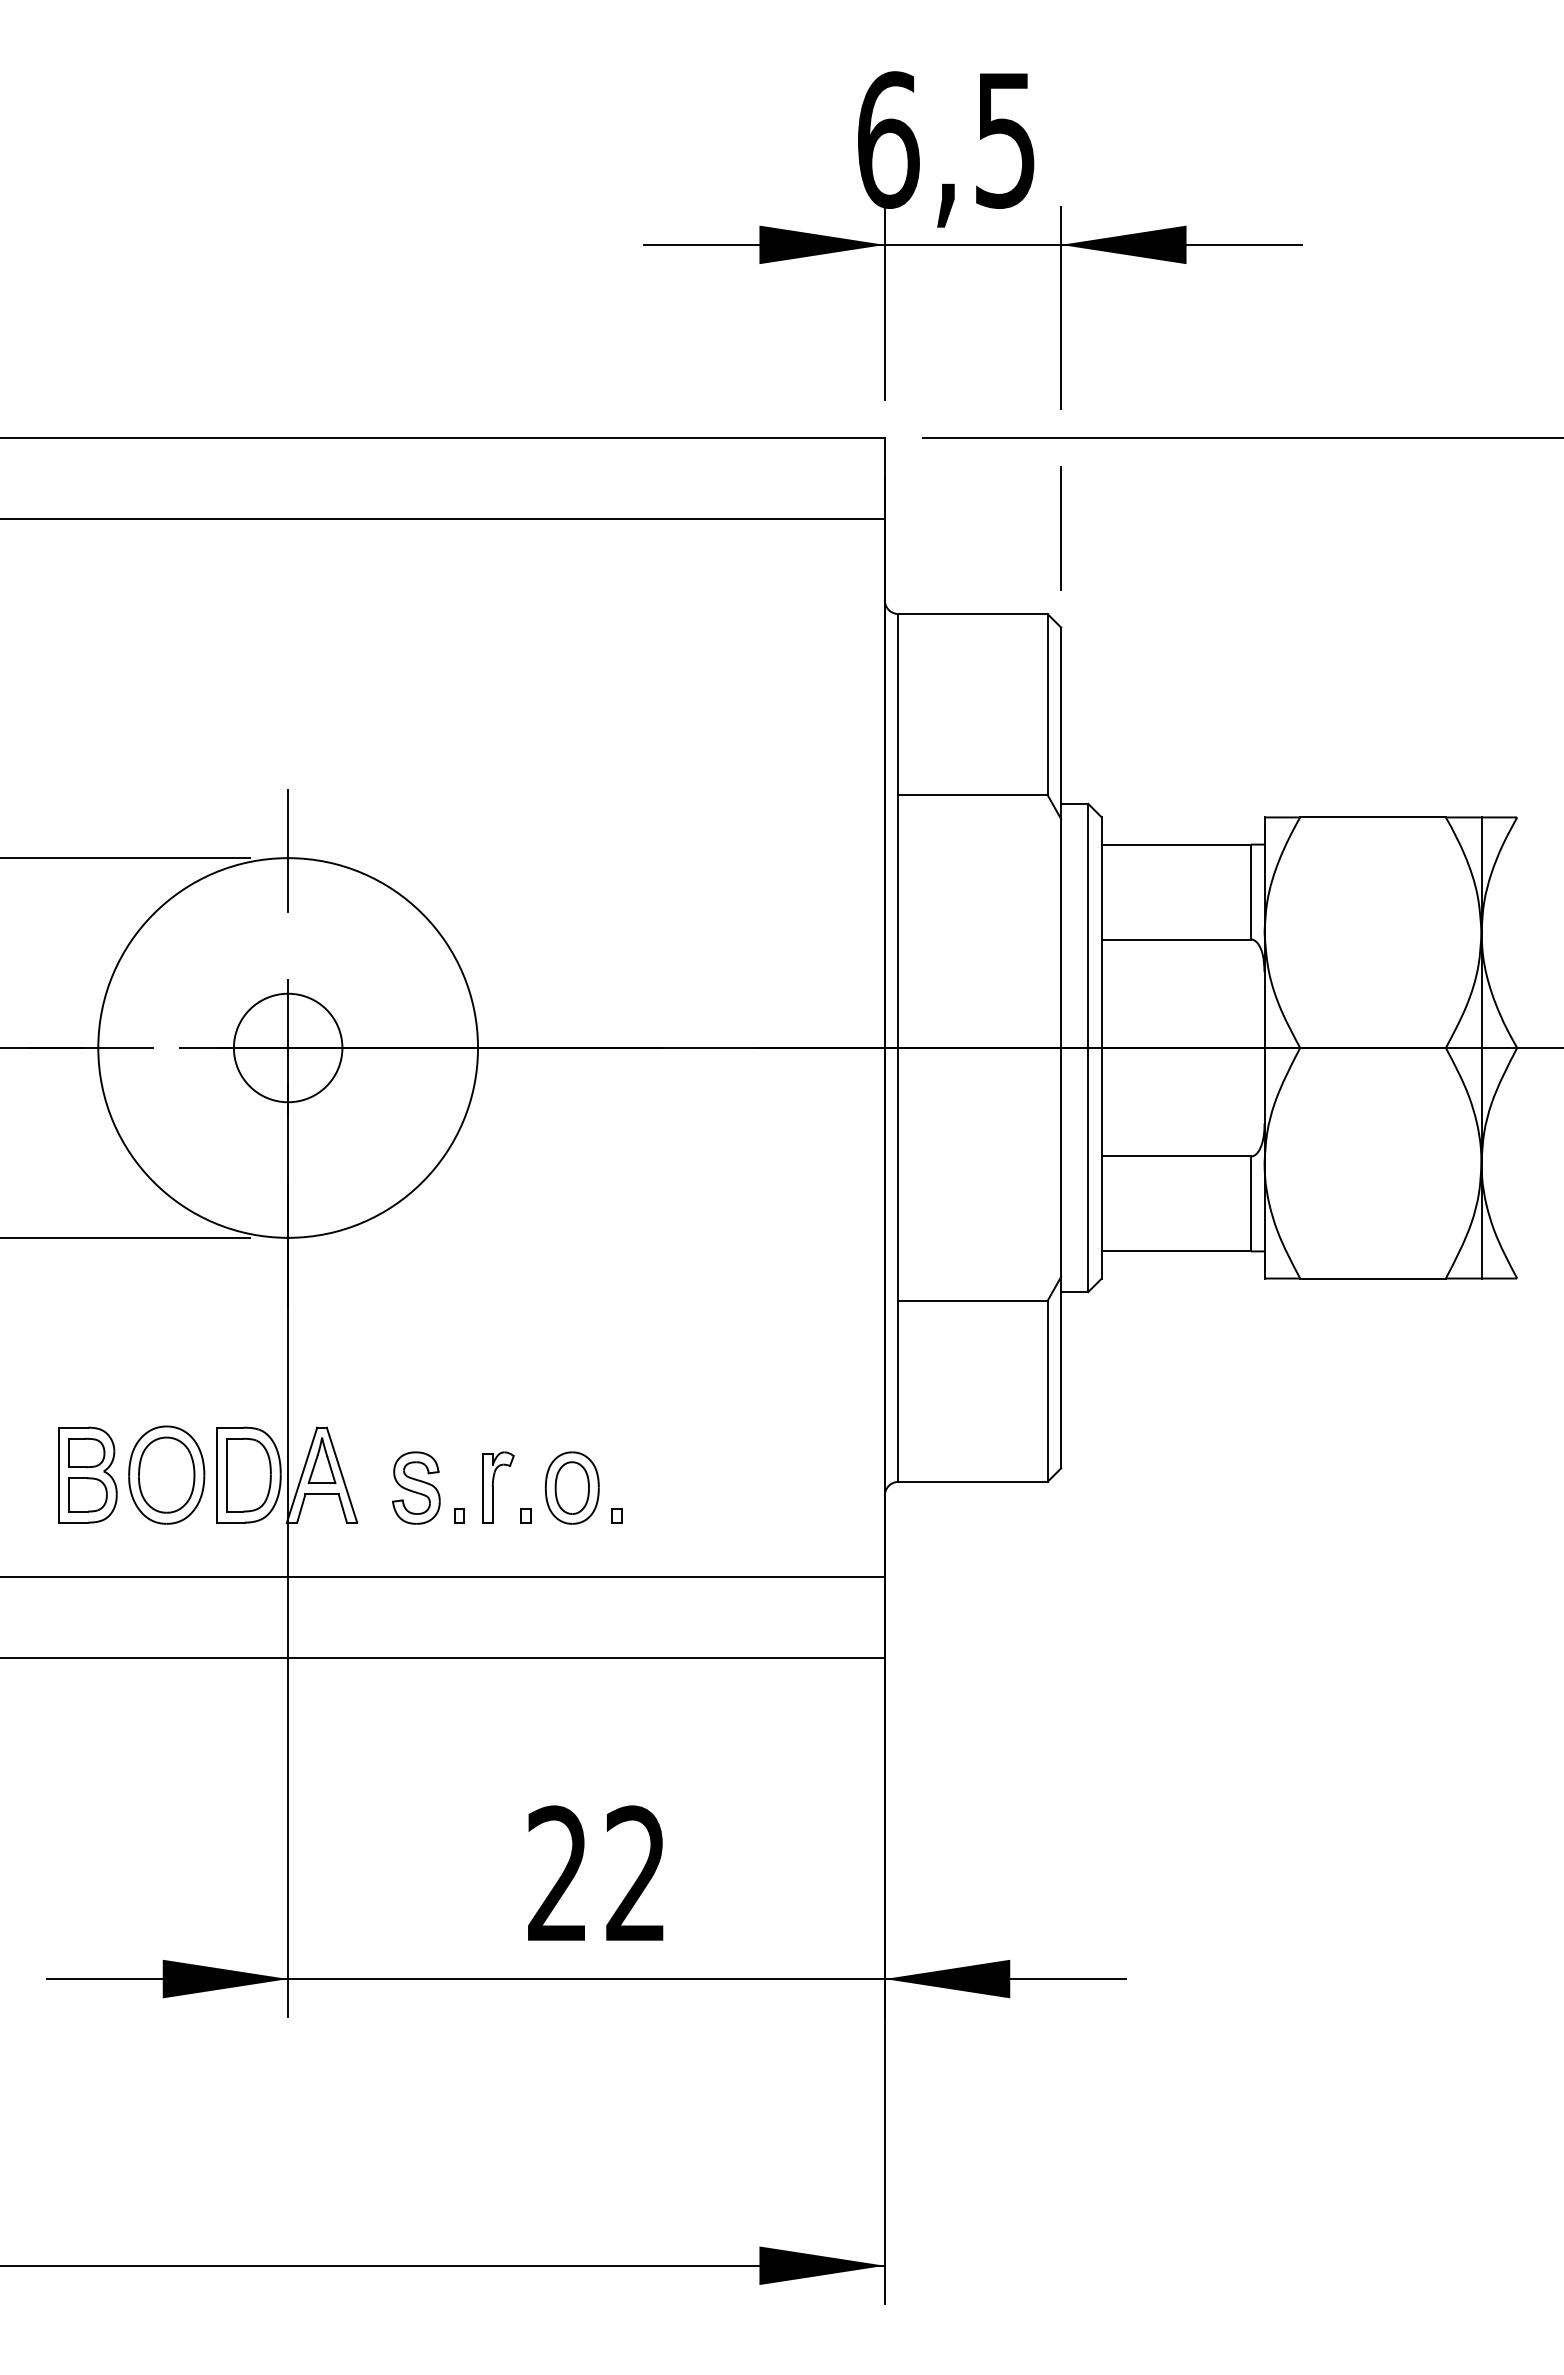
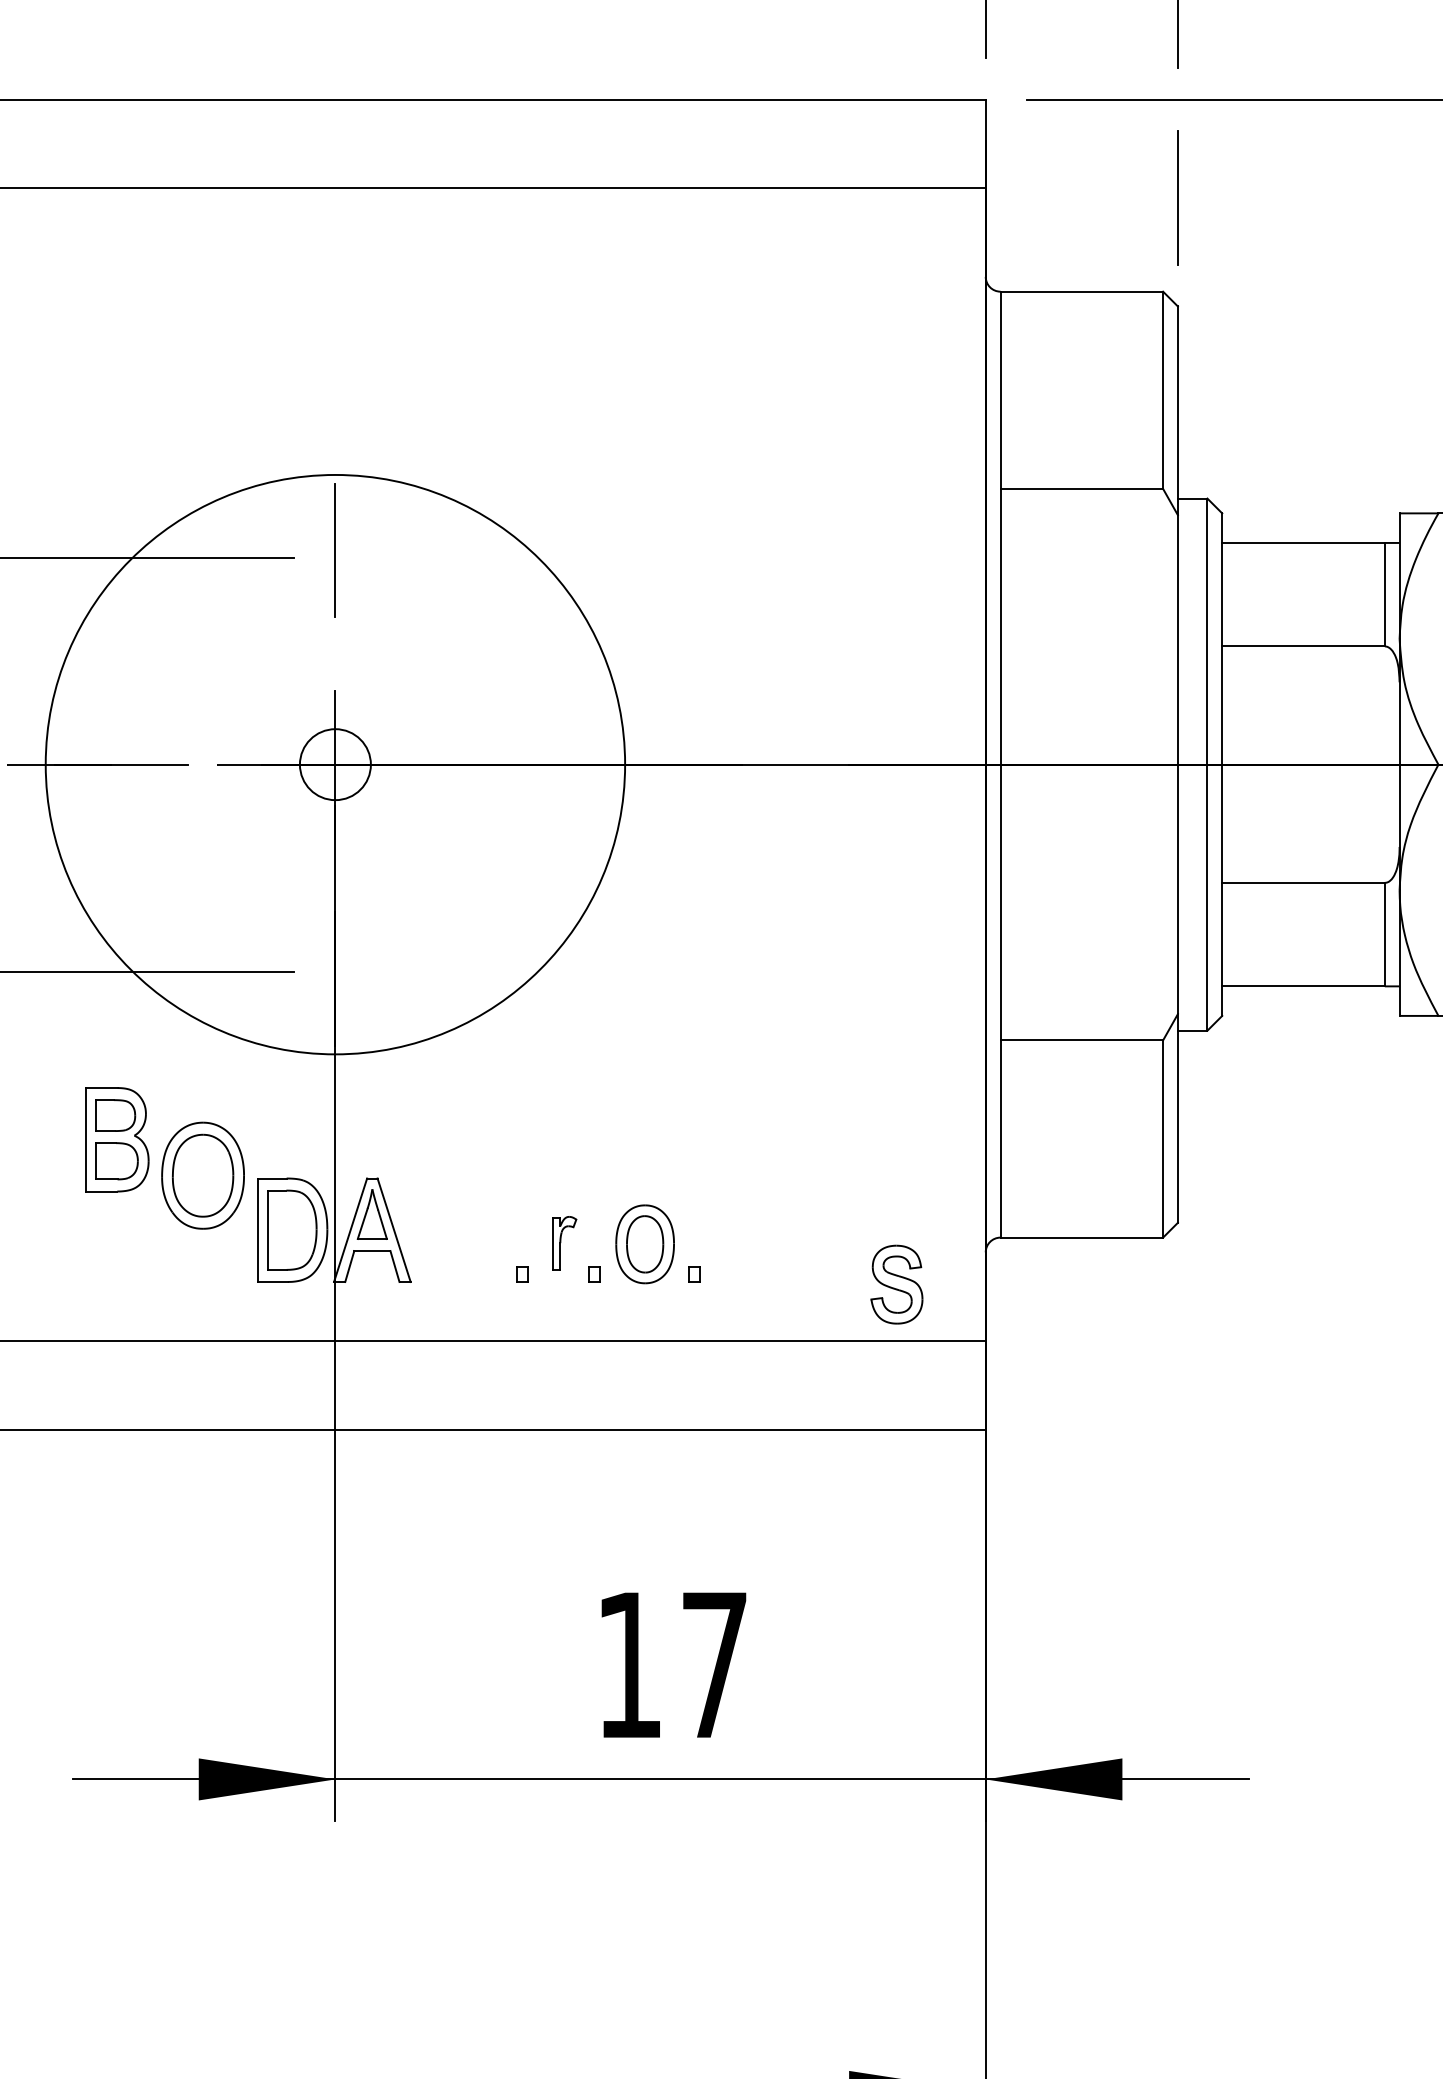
circle: (287, 1047) -> (334, 764), size x0.6
circle: (288, 1047) -> (335, 764), size x1.4
part: (87, 1474) -> (116, 1139), moved
part: (166, 1474) -> (202, 1175), moved
part: (416, 1487) -> (897, 1284), moved
part: (498, 1487) -> (564, 1243), size x0.7
text: (596, 1872) -> (671, 1663), 22 -> 17

